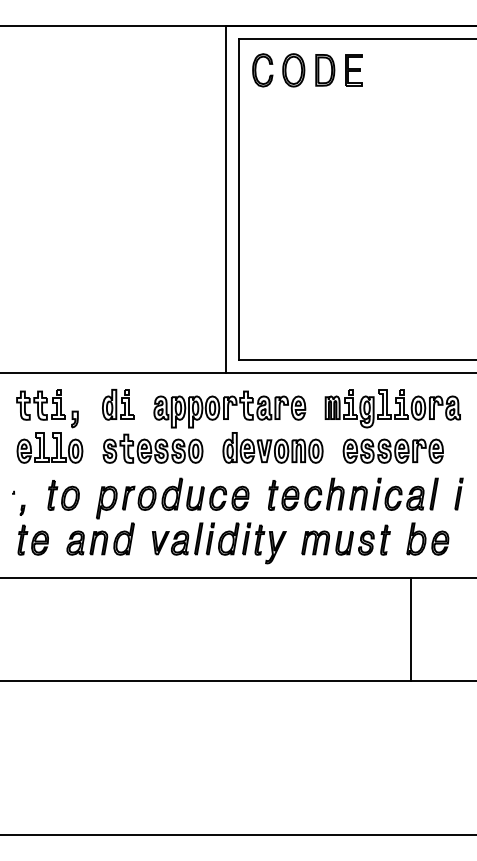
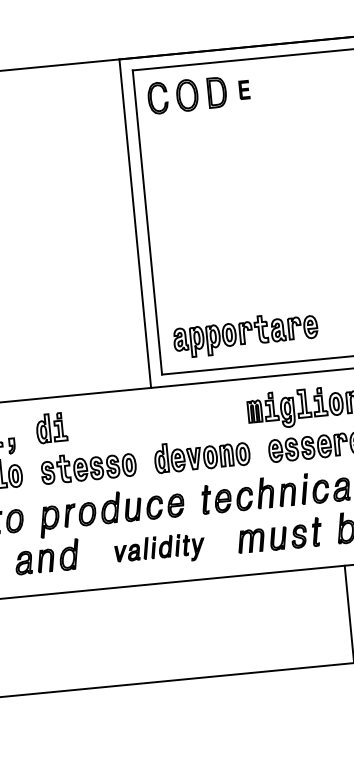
part: (353, 70) -> (243, 90), size x0.6
part: (229, 409) -> (245, 334), moved
part: (219, 543) -> (160, 550), size x0.7

